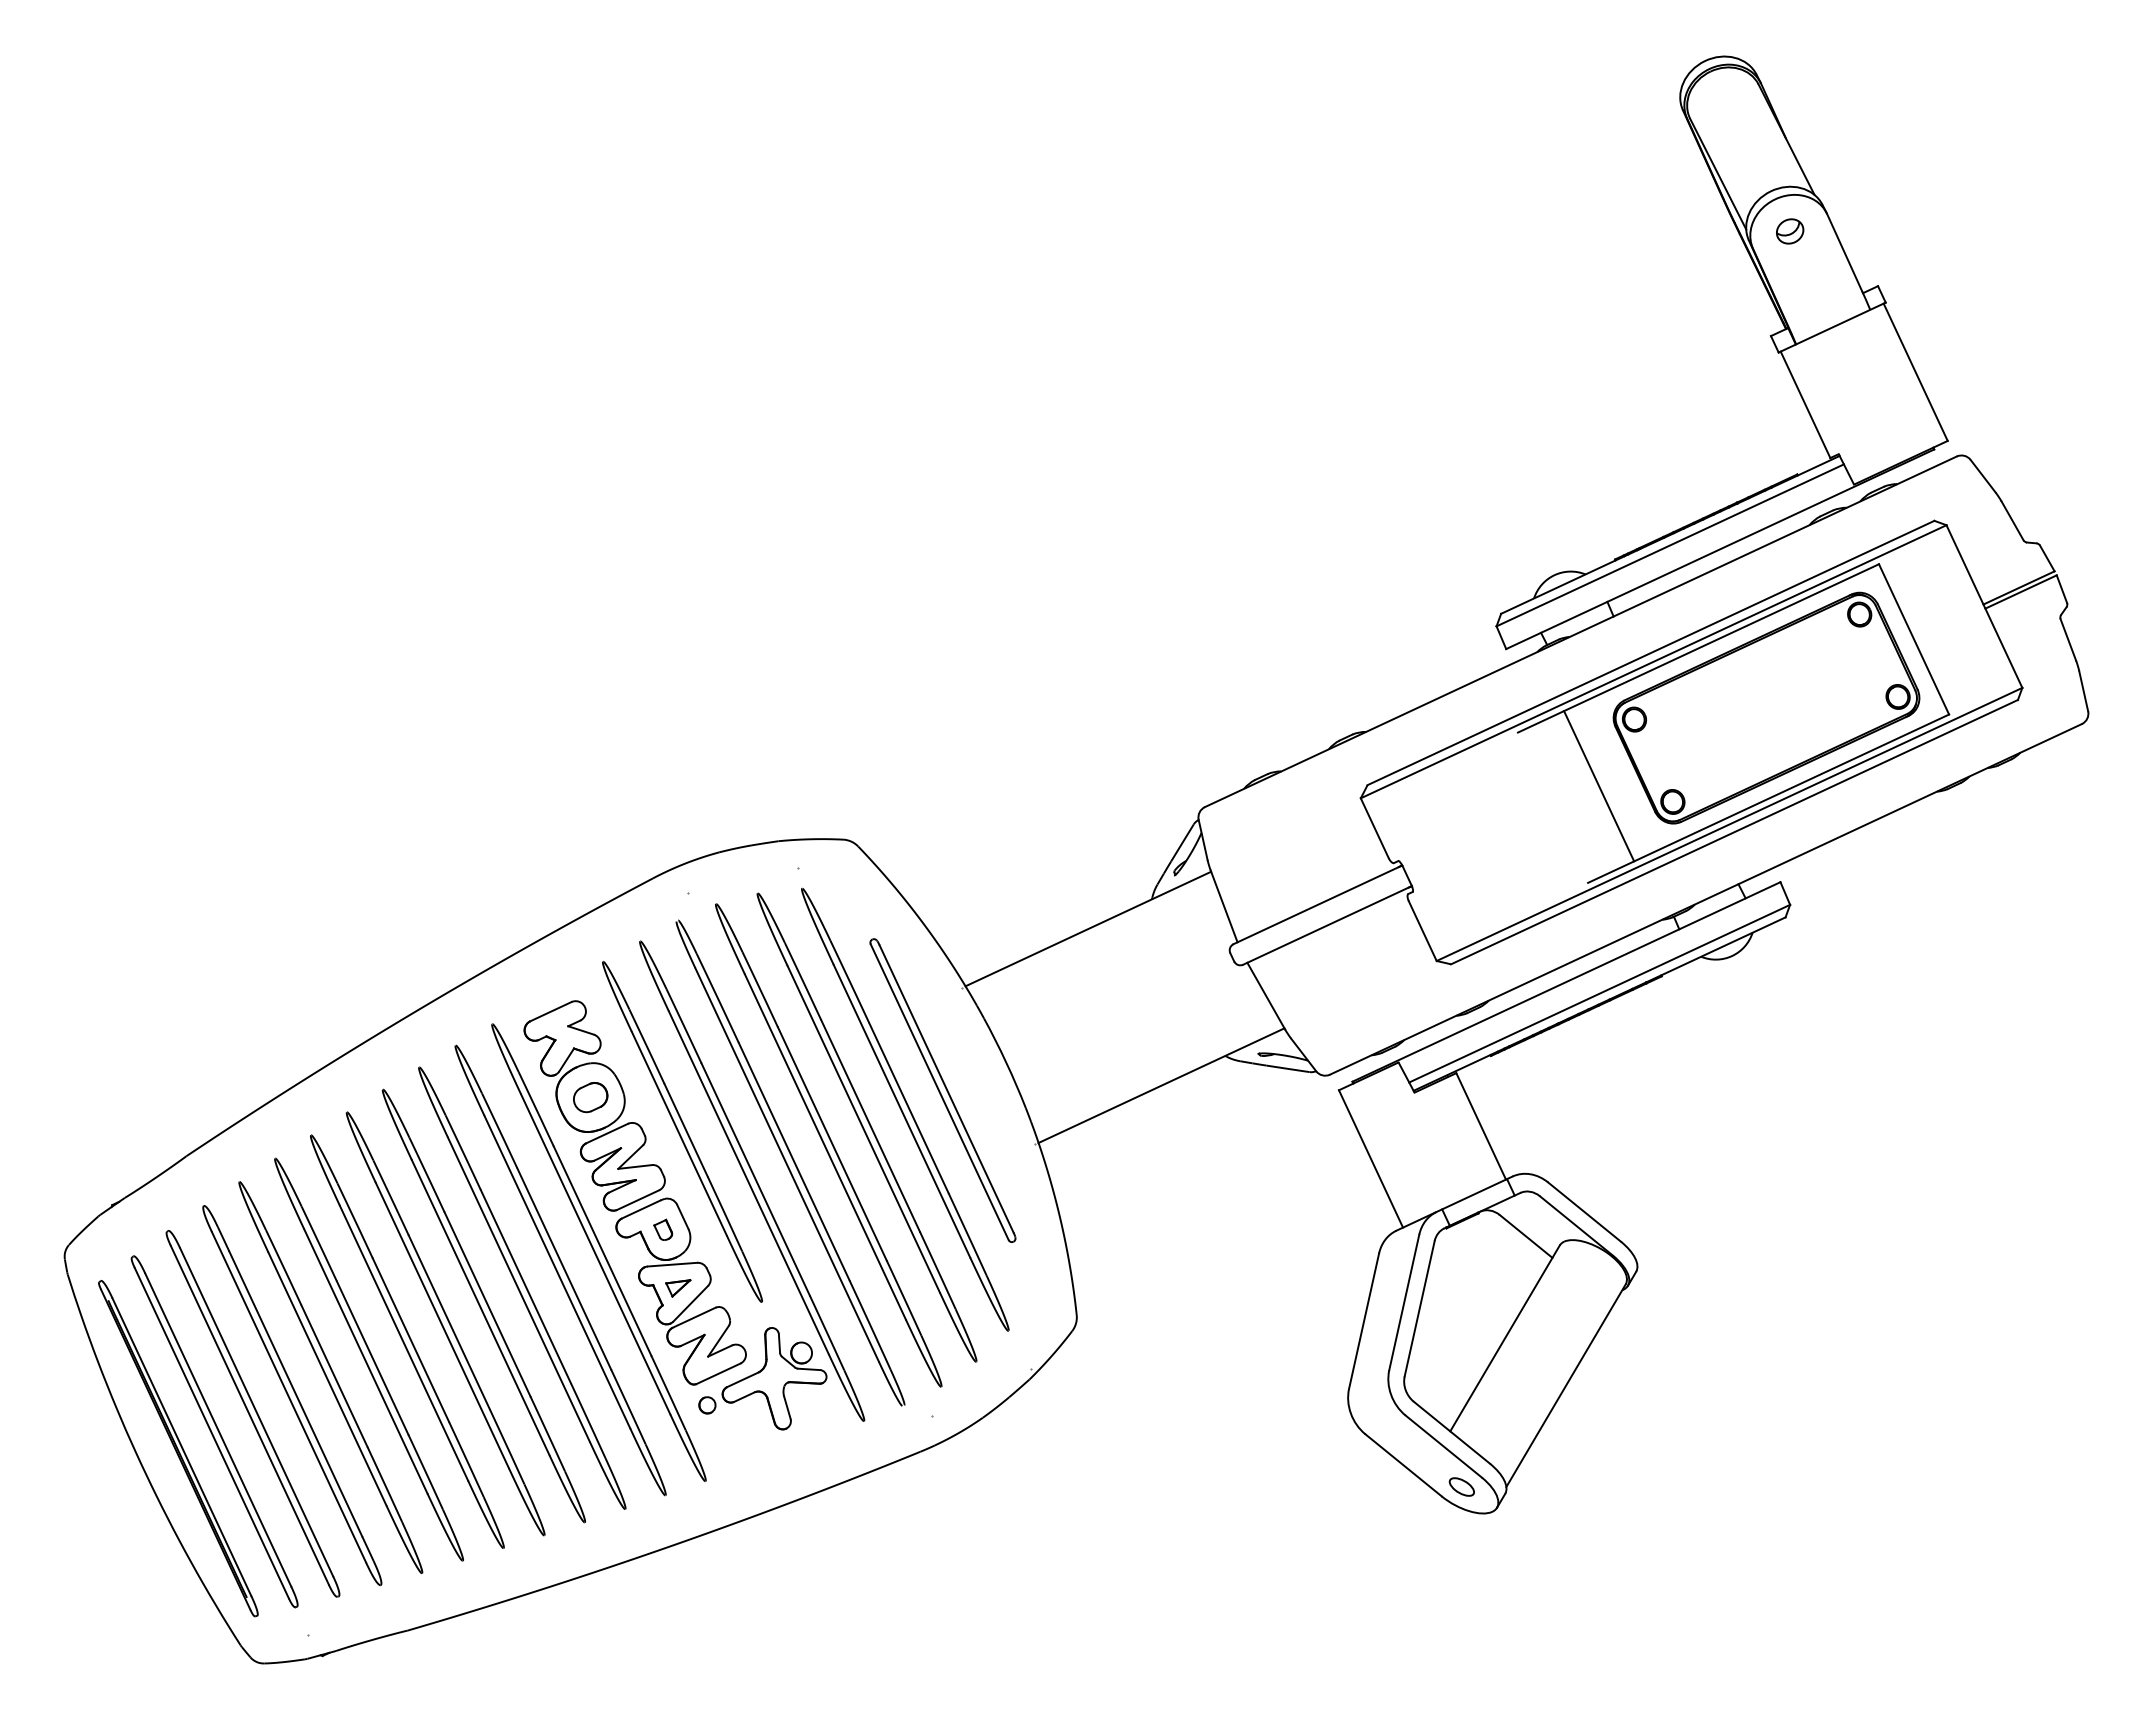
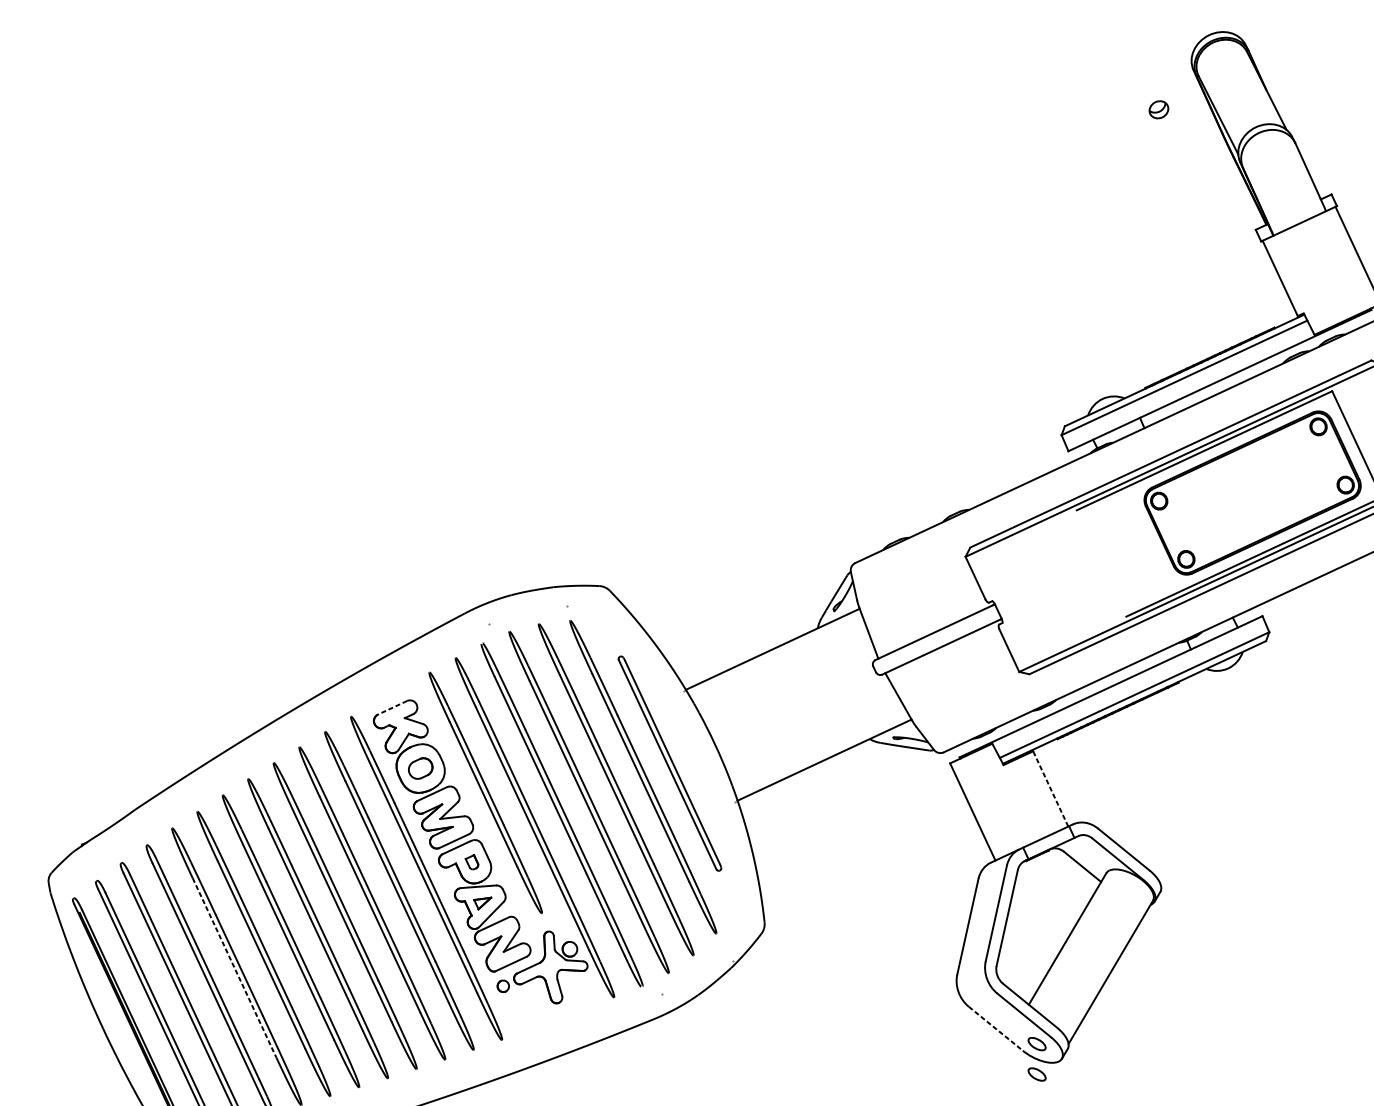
part: (1790, 231) -> (1159, 109), moved
line: (1599, 786) -> (1134, 548), removed
line: (550, 1011) -> (392, 707), solid -> dashed
line: (1481, 1126) -> (1050, 789), solid -> dashed
line: (327, 1379) -> (234, 968), solid -> dashed
line: (1403, 1465) -> (995, 1028), solid -> dashed
part: (1461, 1529) -> (1036, 1074), added

